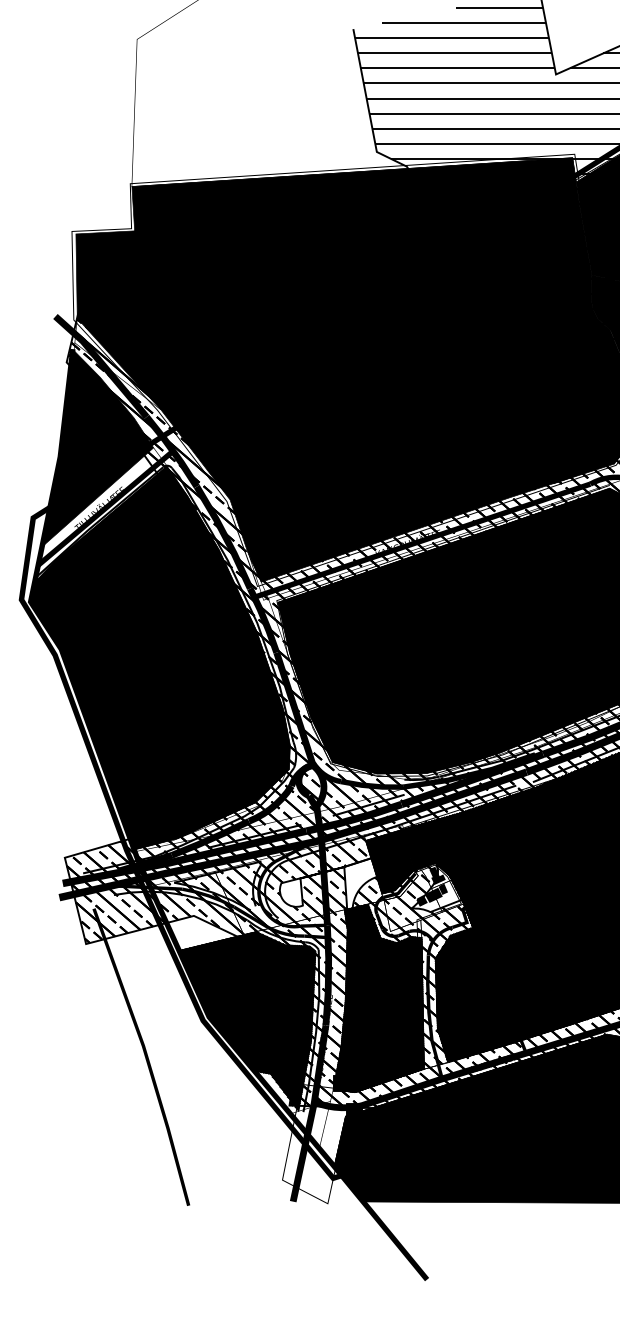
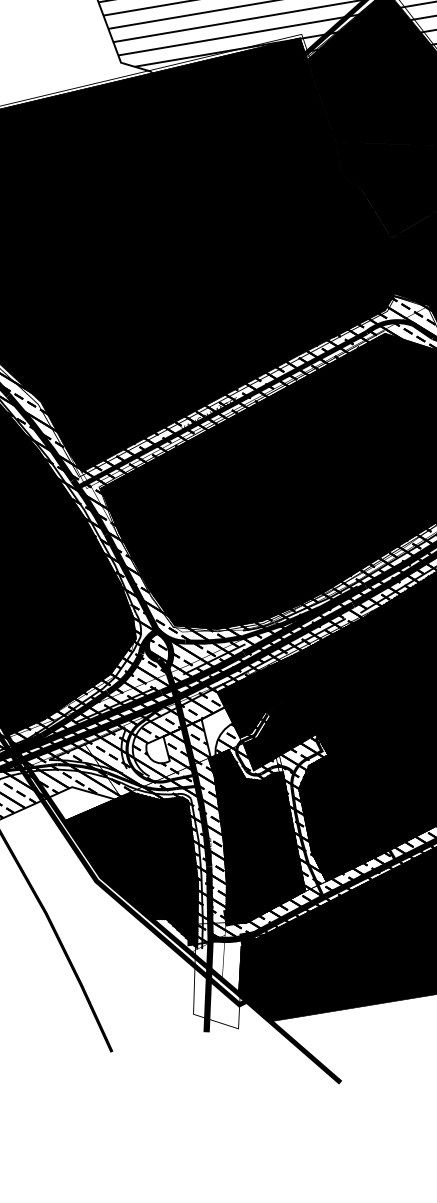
fill: (423, 897) -> (278, 734), added

